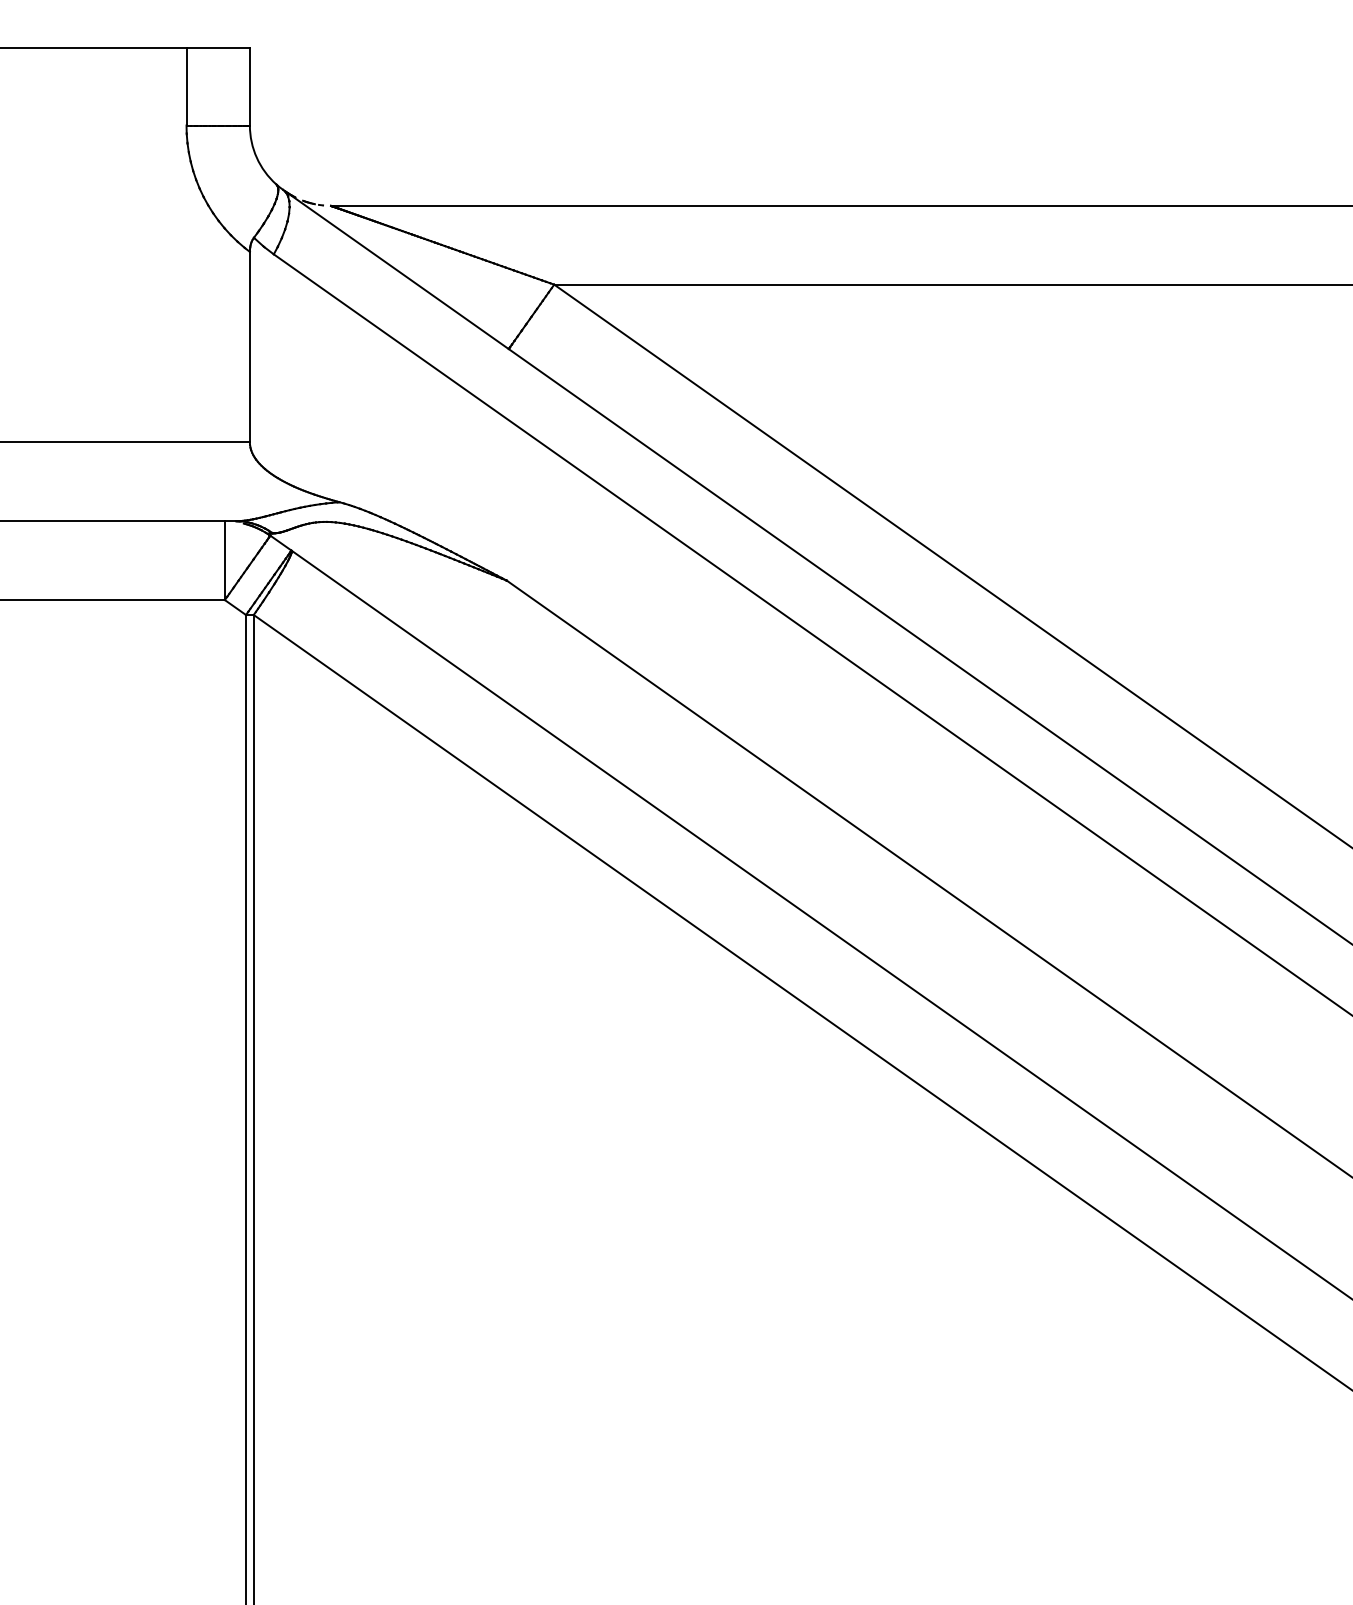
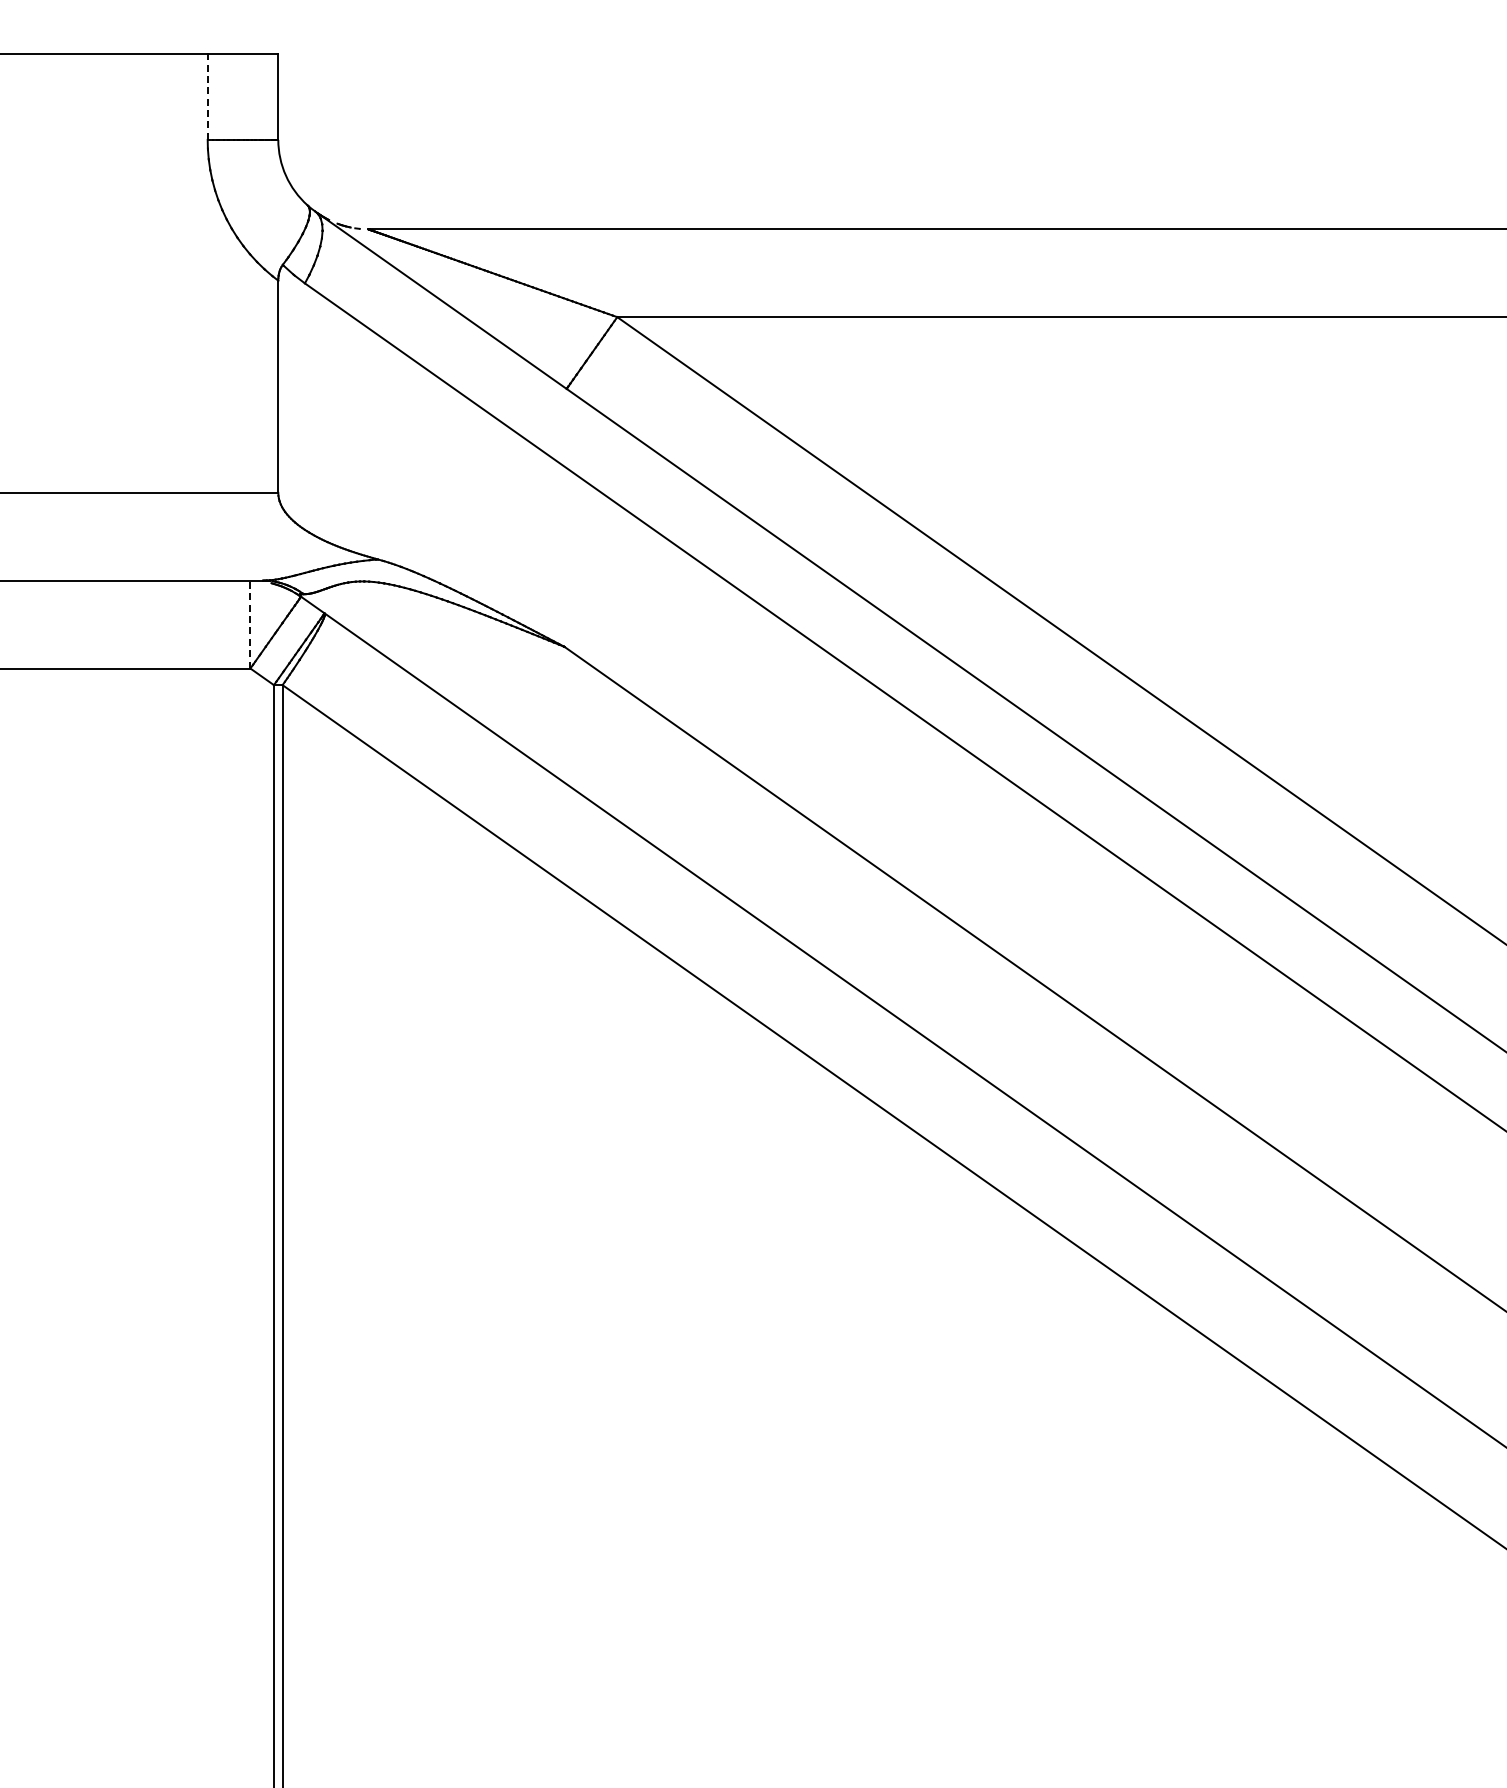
line: (186, 86) -> (207, 96), solid -> dashed
line: (224, 560) -> (250, 624), solid -> dashed

